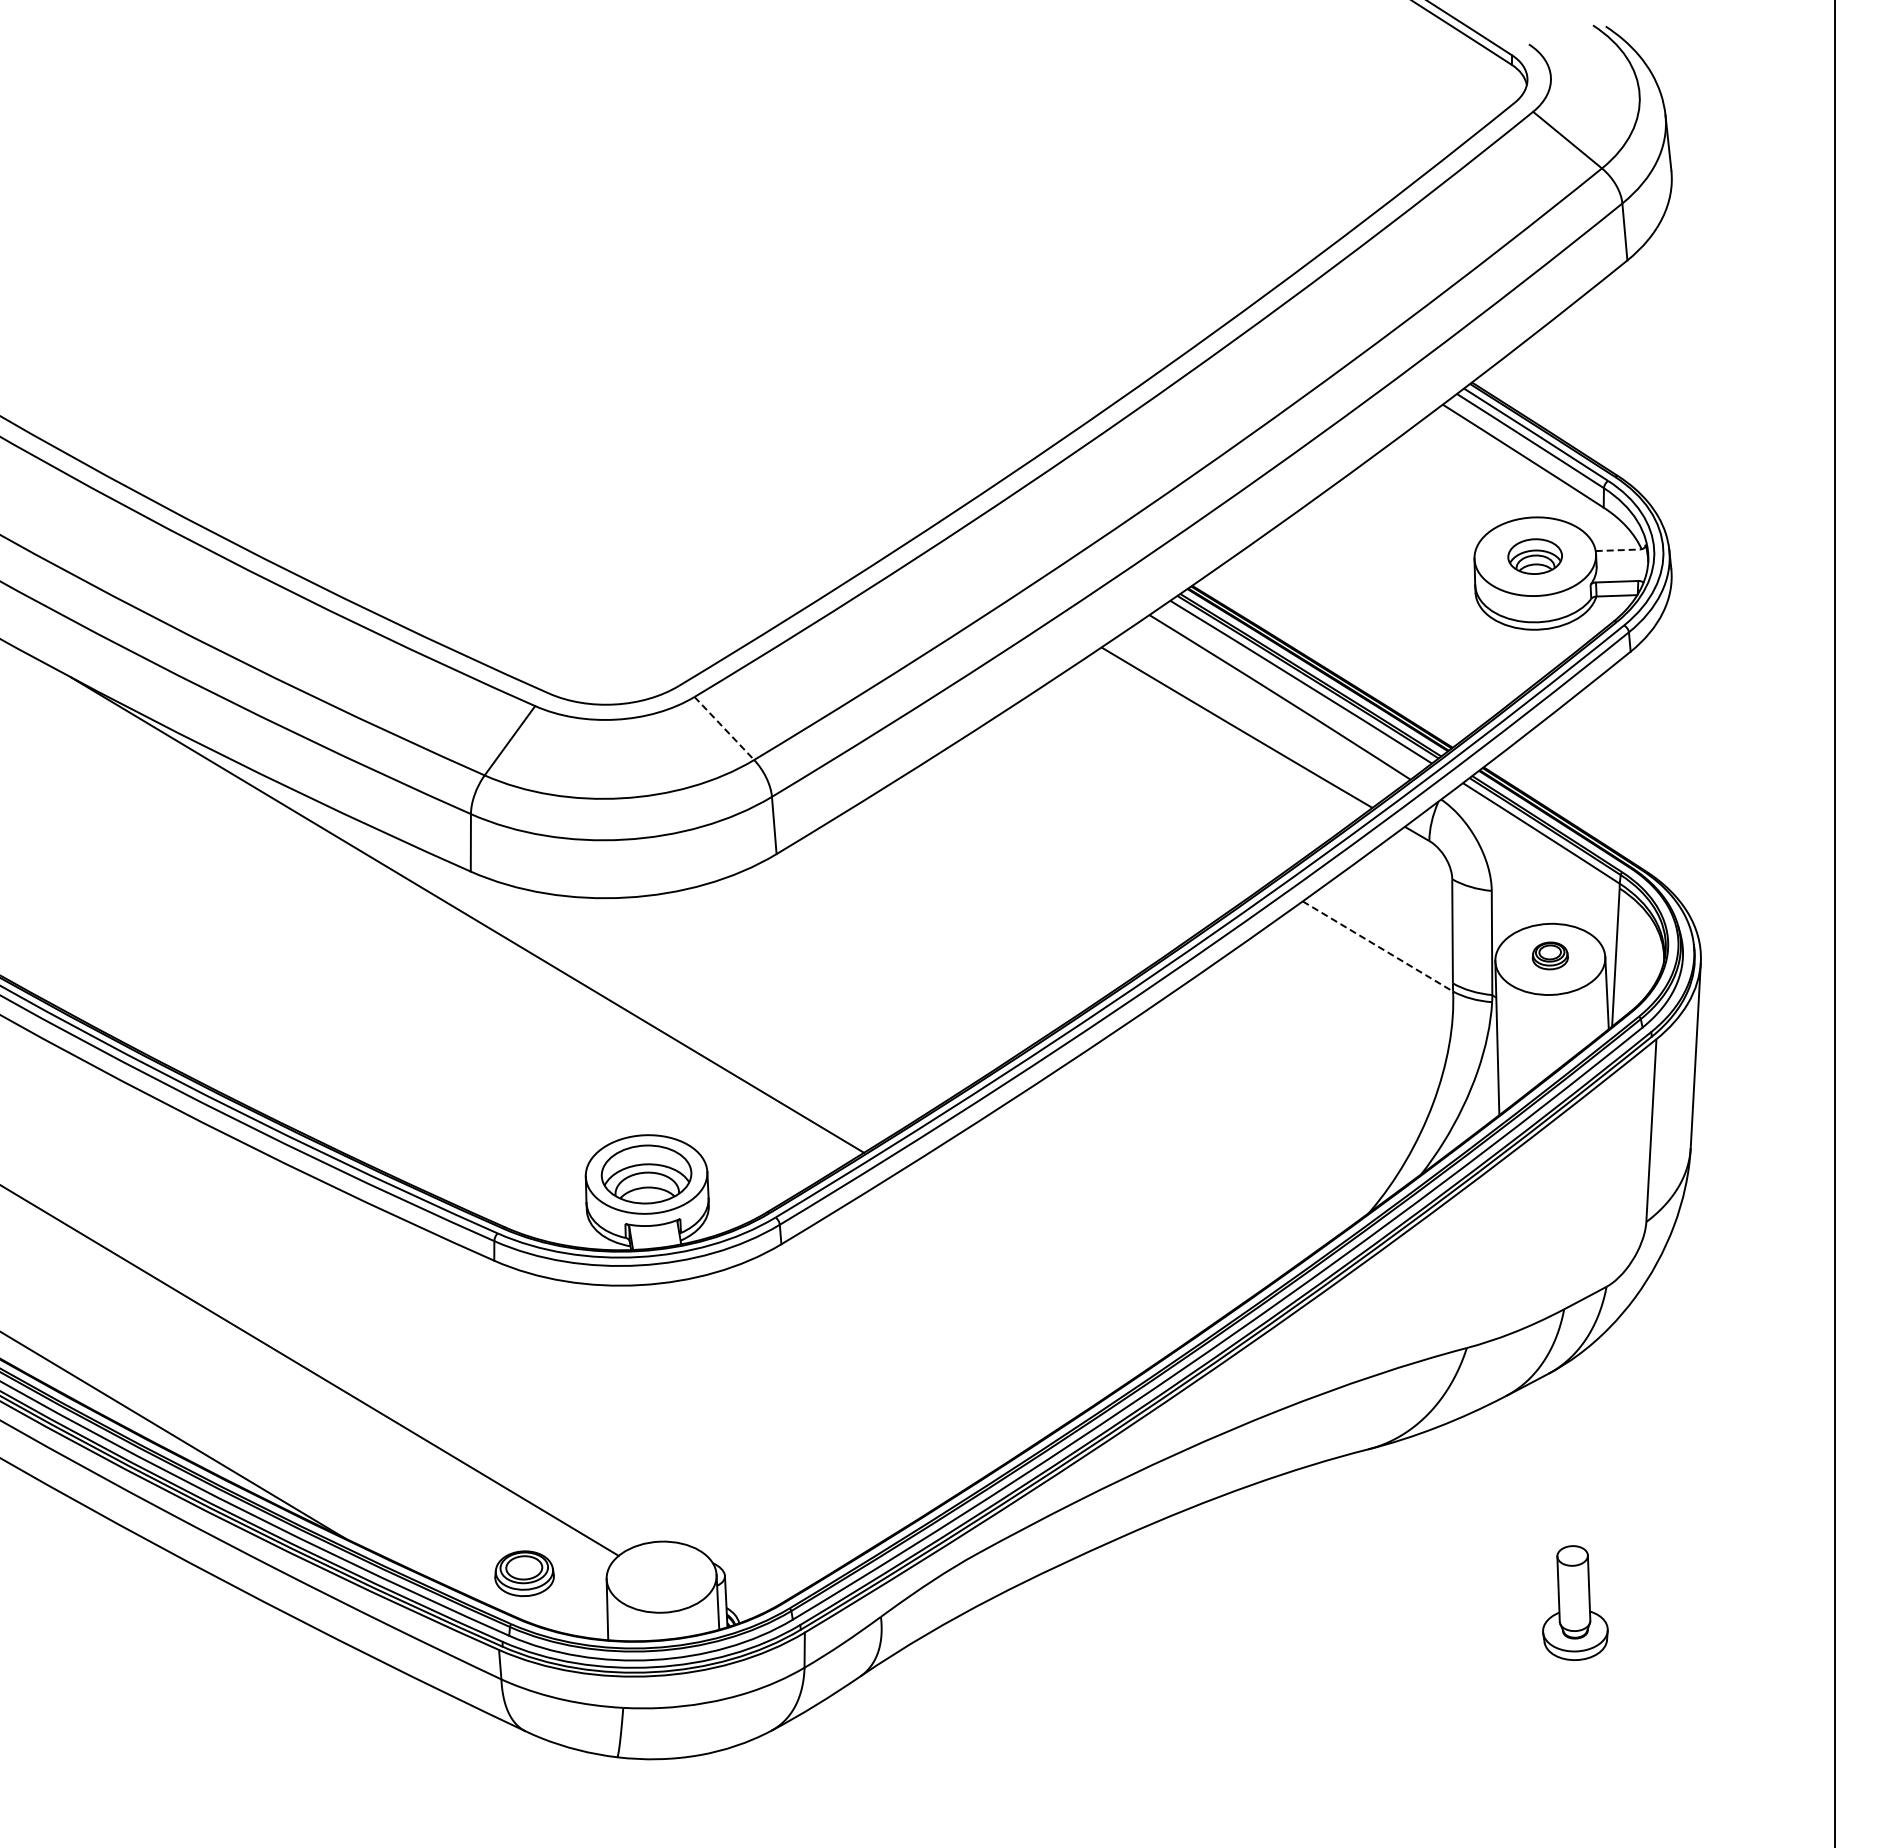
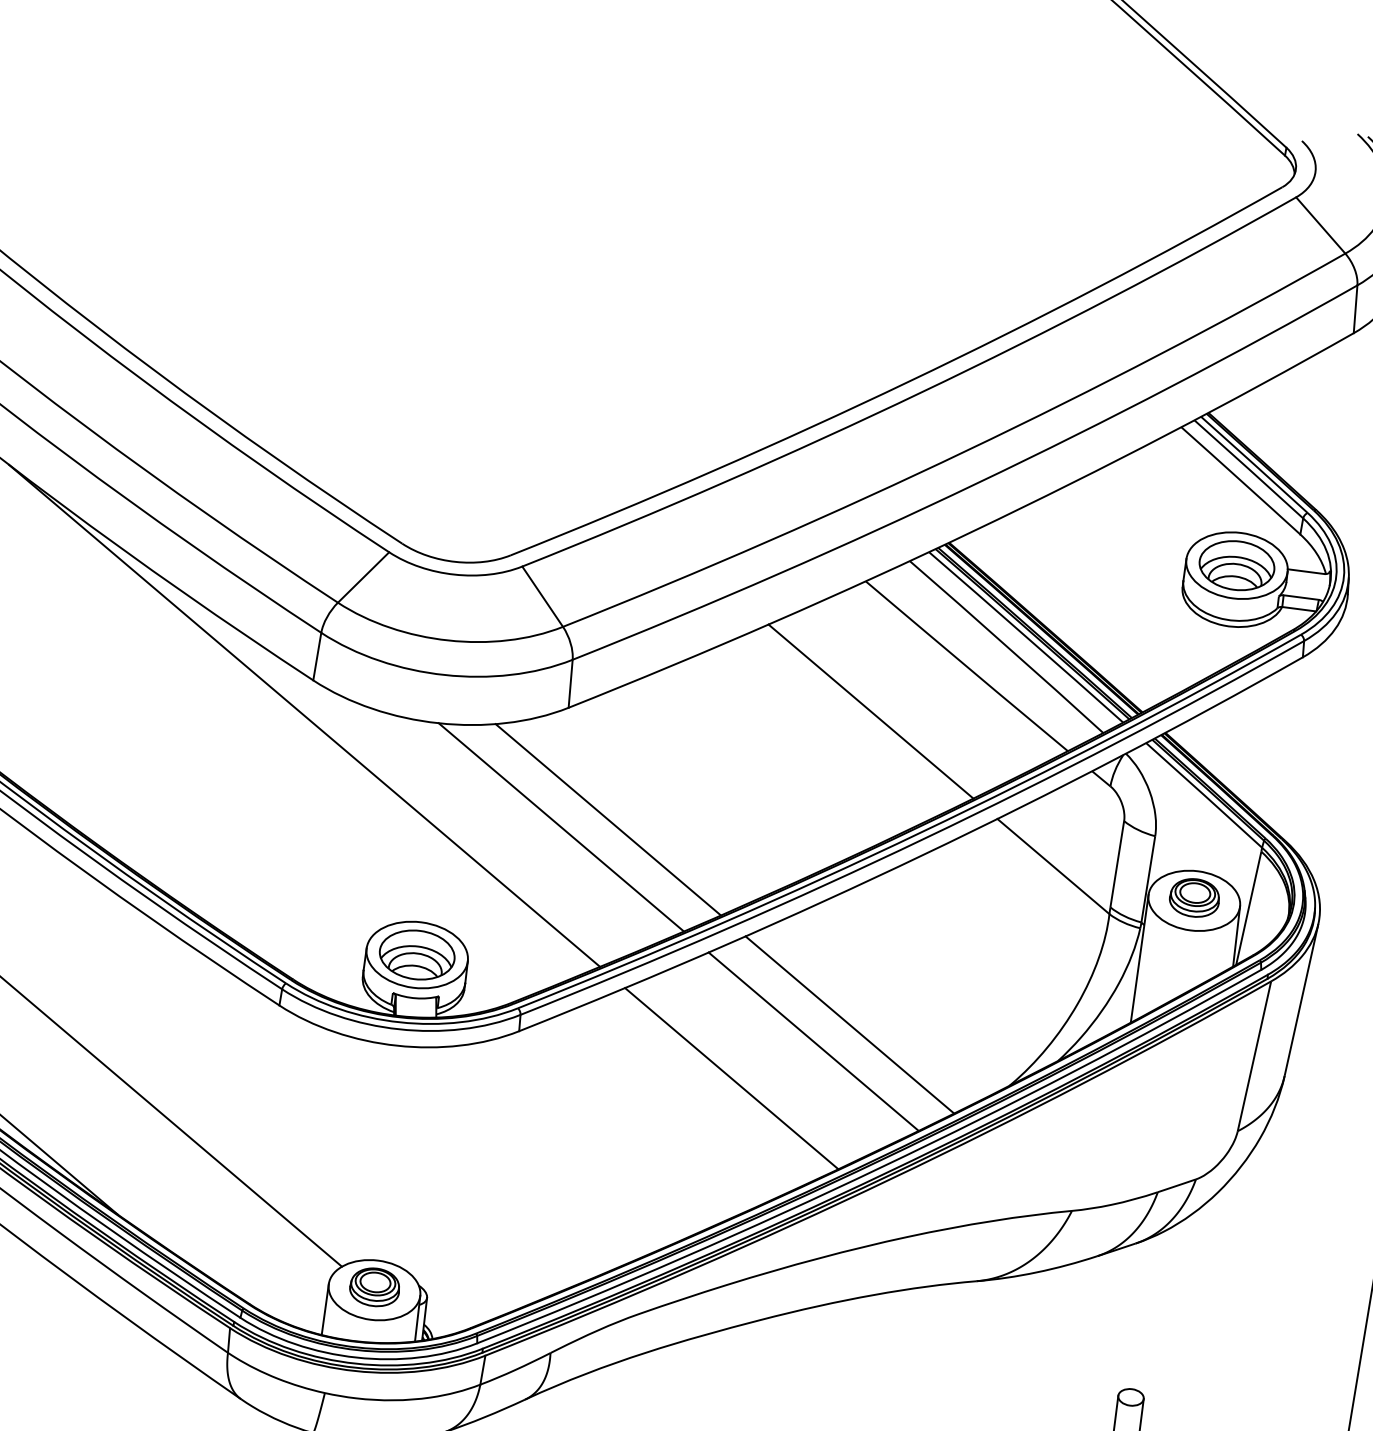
line: (1618, 550) -> (1306, 571), dashed -> solid
part: (1534, 556) -> (1236, 565), size x1.67
line: (724, 728) -> (542, 596), dashed -> solid
line: (1132, 799) -> (870, 711), added
line: (1377, 946) -> (1053, 866), dashed -> solid
part: (1550, 955) -> (1194, 897), size x1.67
line: (844, 977) -> (607, 819), added
line: (790, 995) -> (560, 826), added
line: (1169, 1172) -> (850, 1024), added
line: (1129, 1198) -> (813, 1041), added
line: (1040, 1258) -> (731, 1078), added
part: (524, 1573) -> (374, 1287), moved

